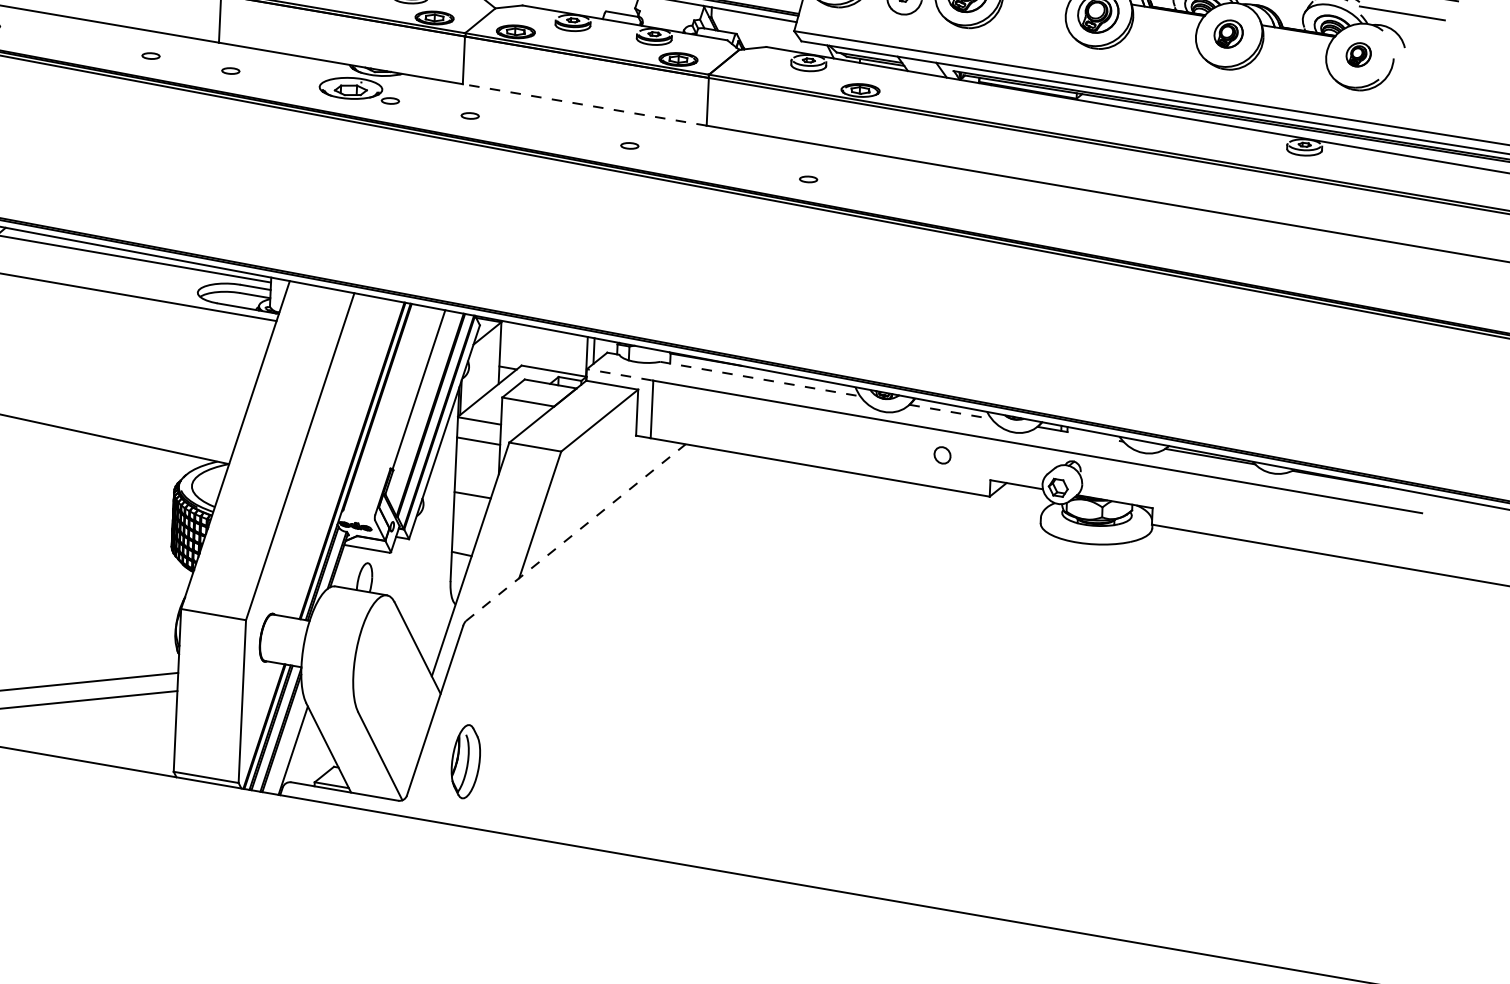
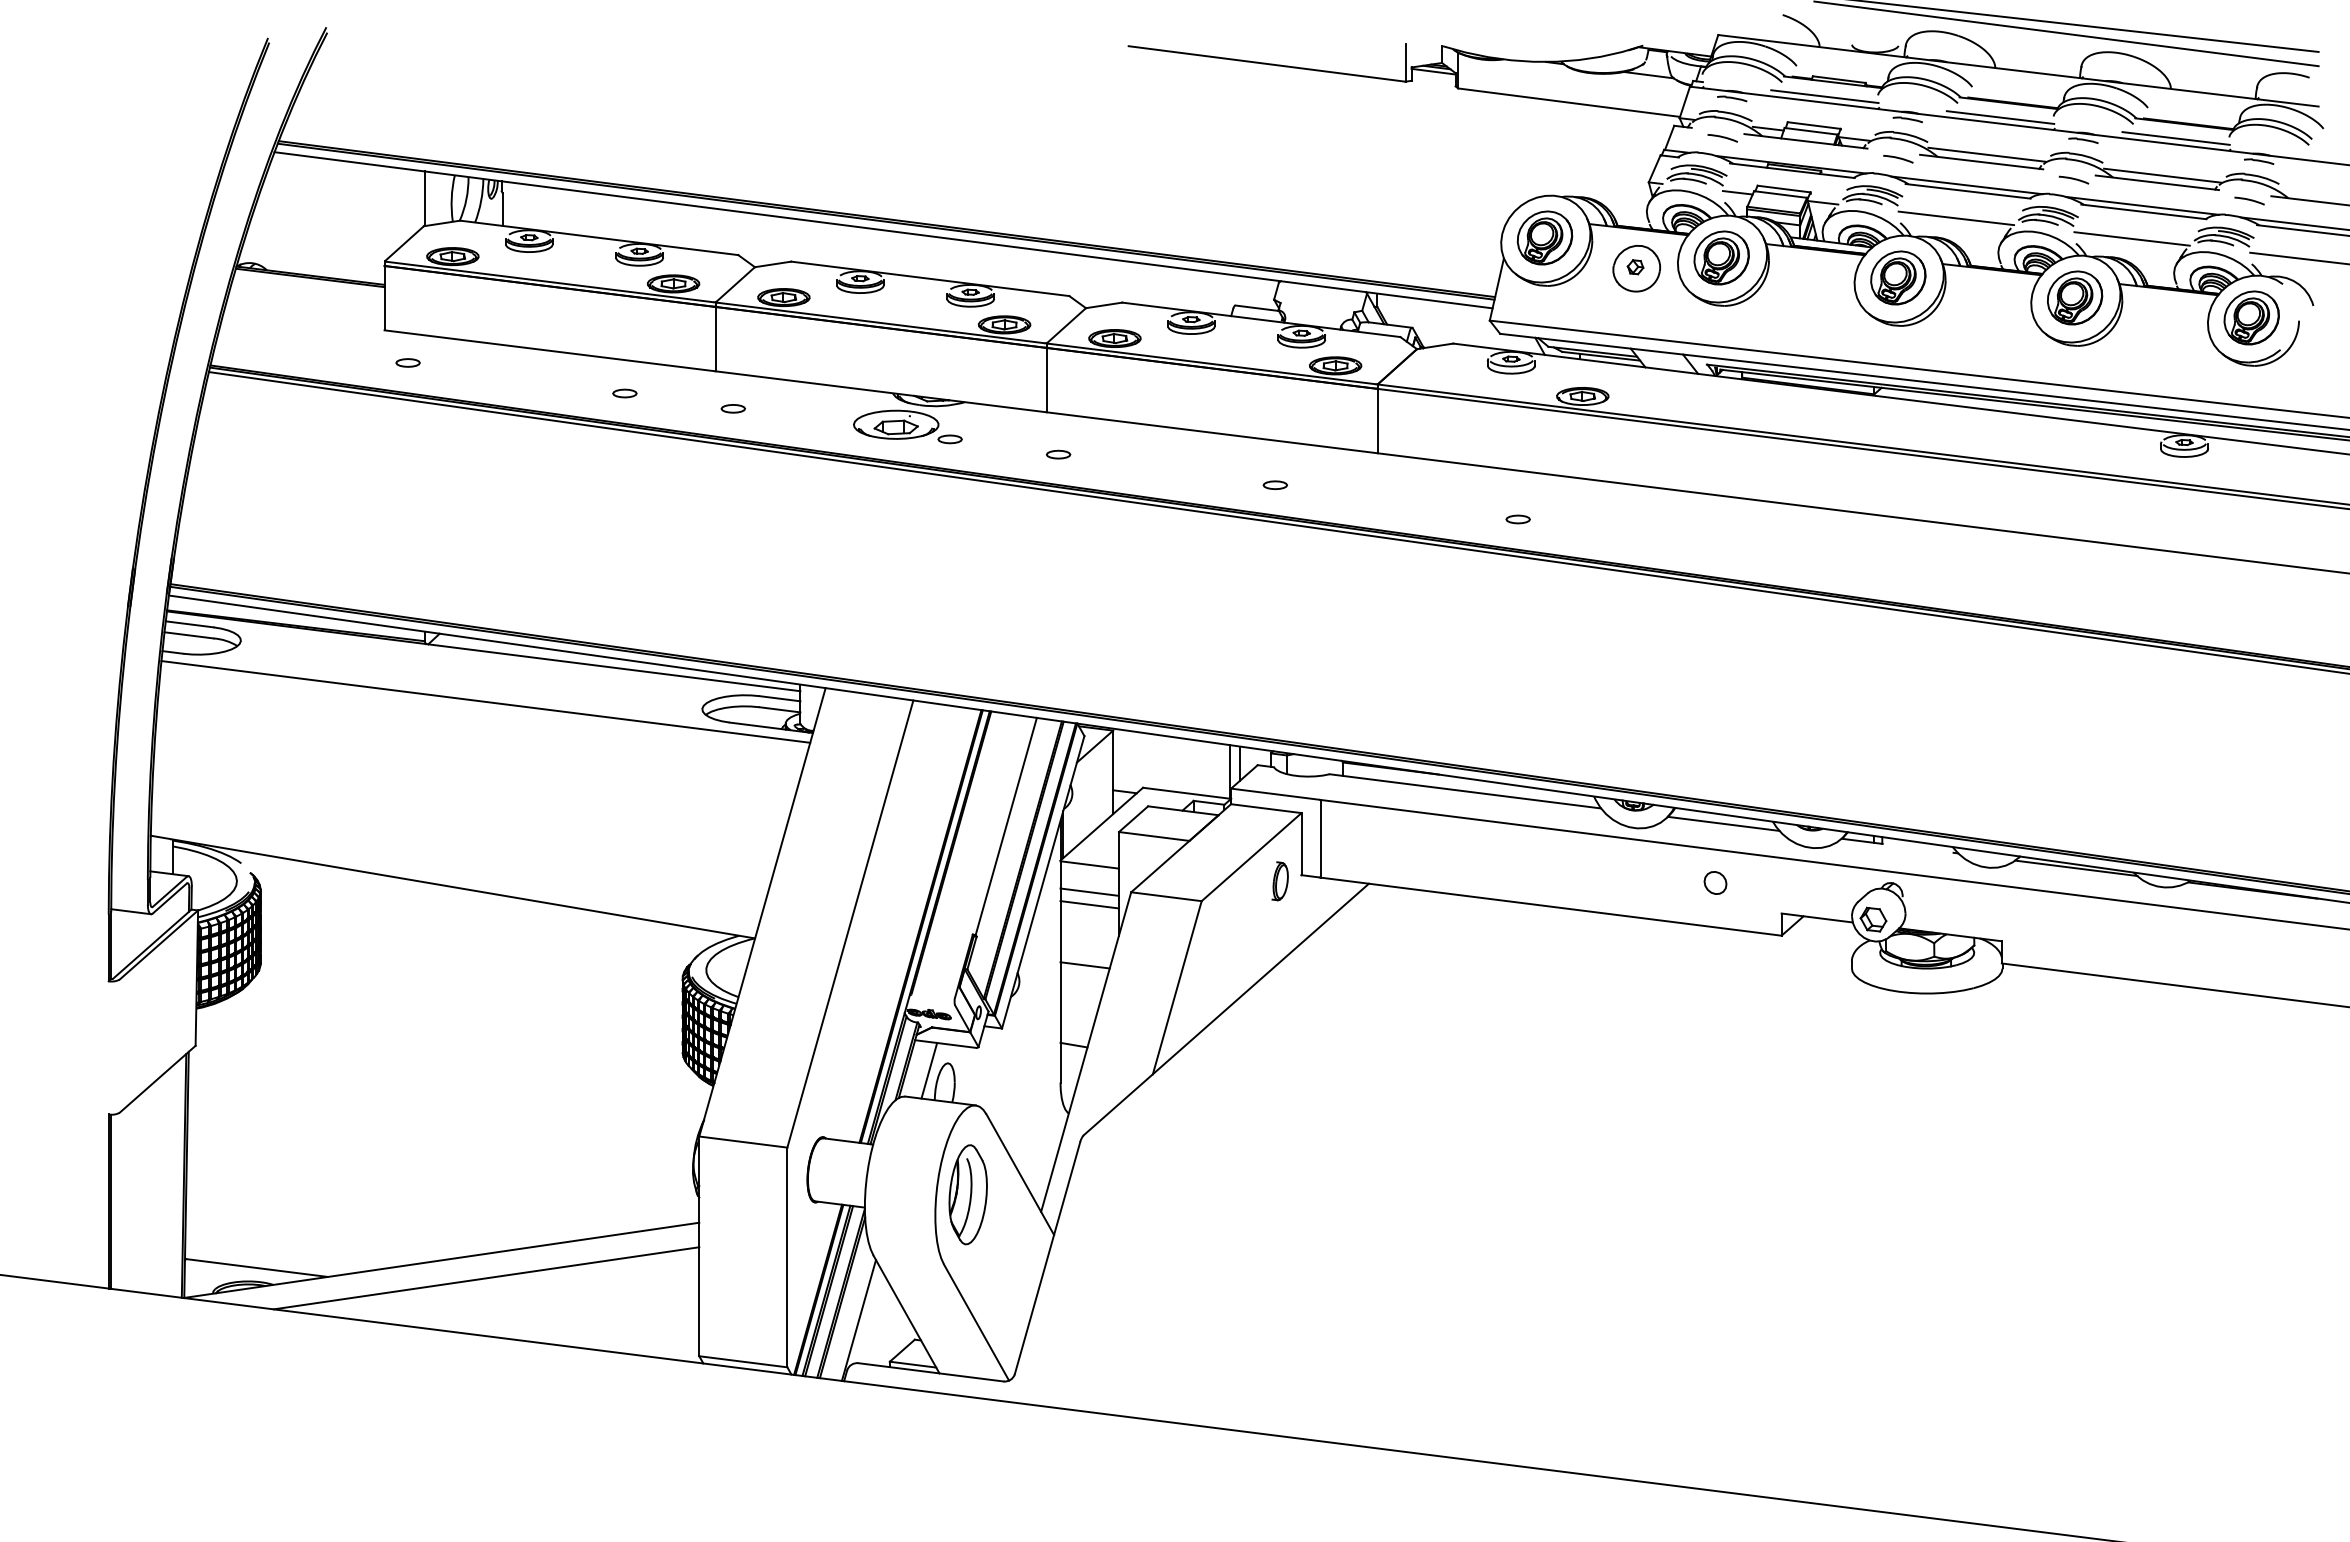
part: (1228, 33) -> (2075, 297), size x1.43
part: (1358, 54) -> (2251, 317), size x1.67
line: (585, 104) -> (1212, 432), dashed -> solid
line: (618, 375) -> (1274, 794), dashed -> solid
line: (760, 379) -> (1465, 791), dashed -> solid
line: (951, 411) -> (1724, 823), dashed -> solid
part: (619, 439) -> (1279, 881), added
line: (478, 450) -> (1089, 904), added
line: (575, 532) -> (1226, 1009), dashed -> solid
line: (353, 567) -> (929, 1070), added
part: (465, 761) -> (967, 1194), moved

